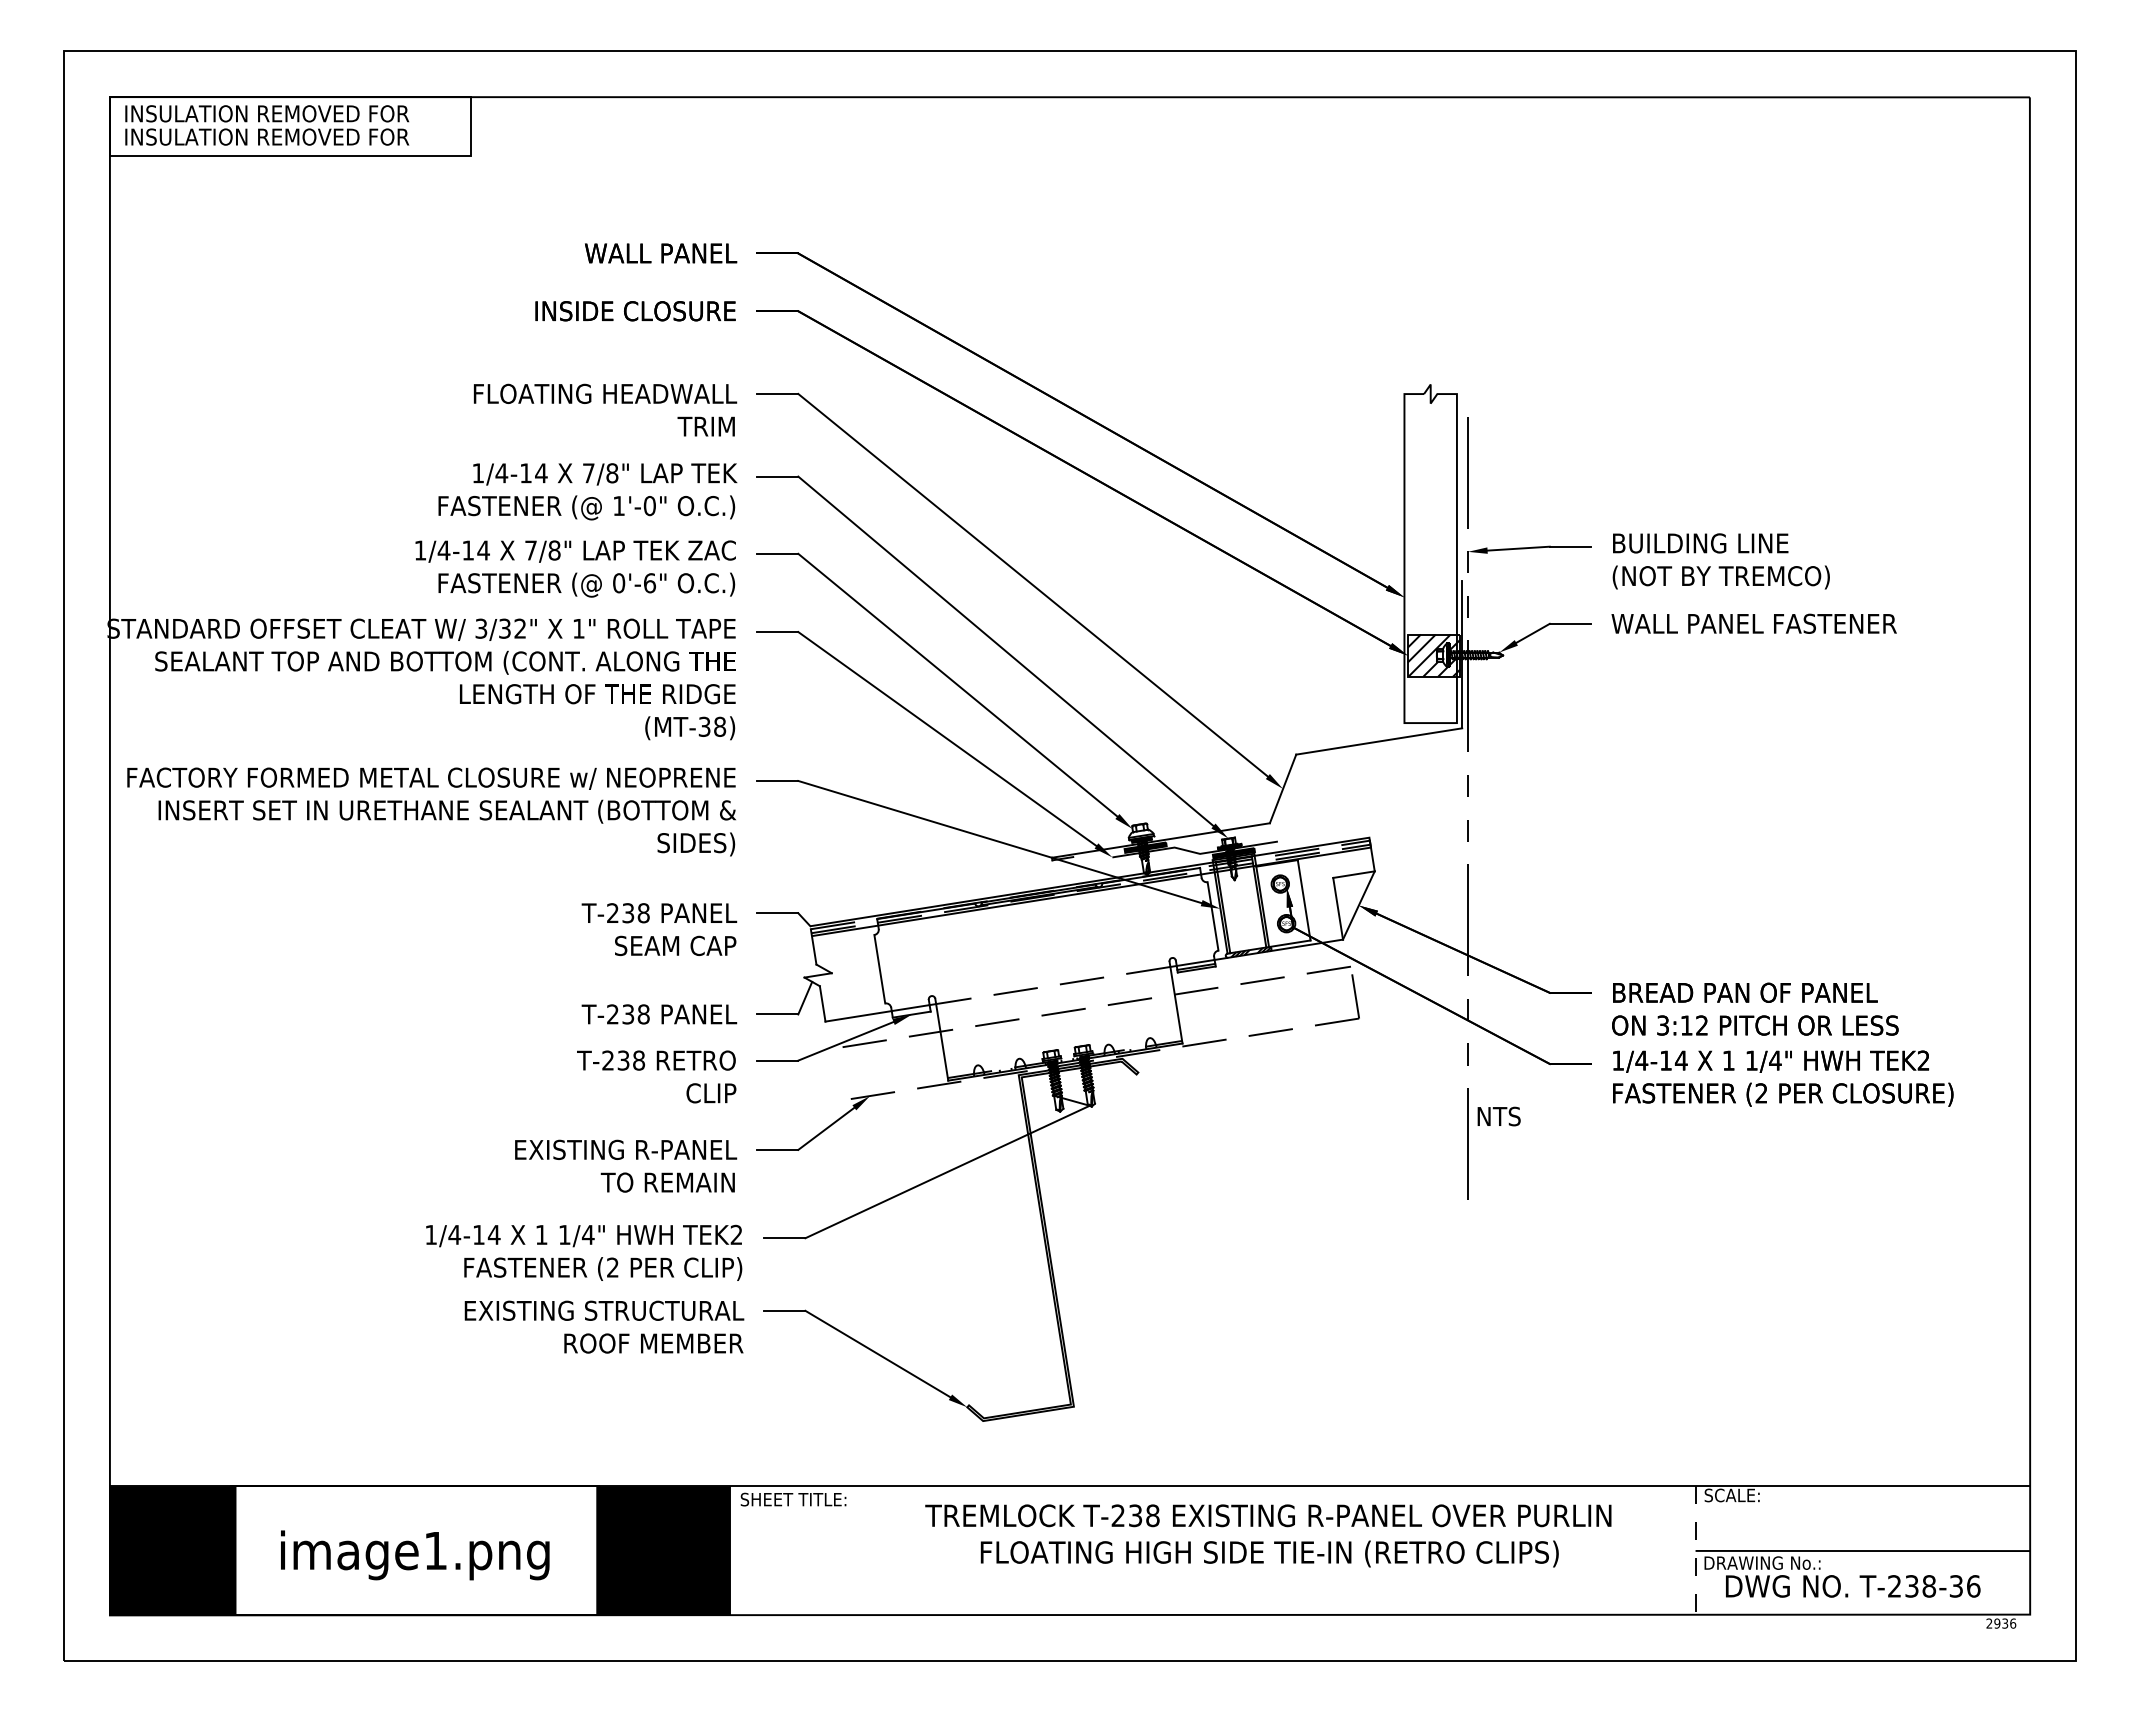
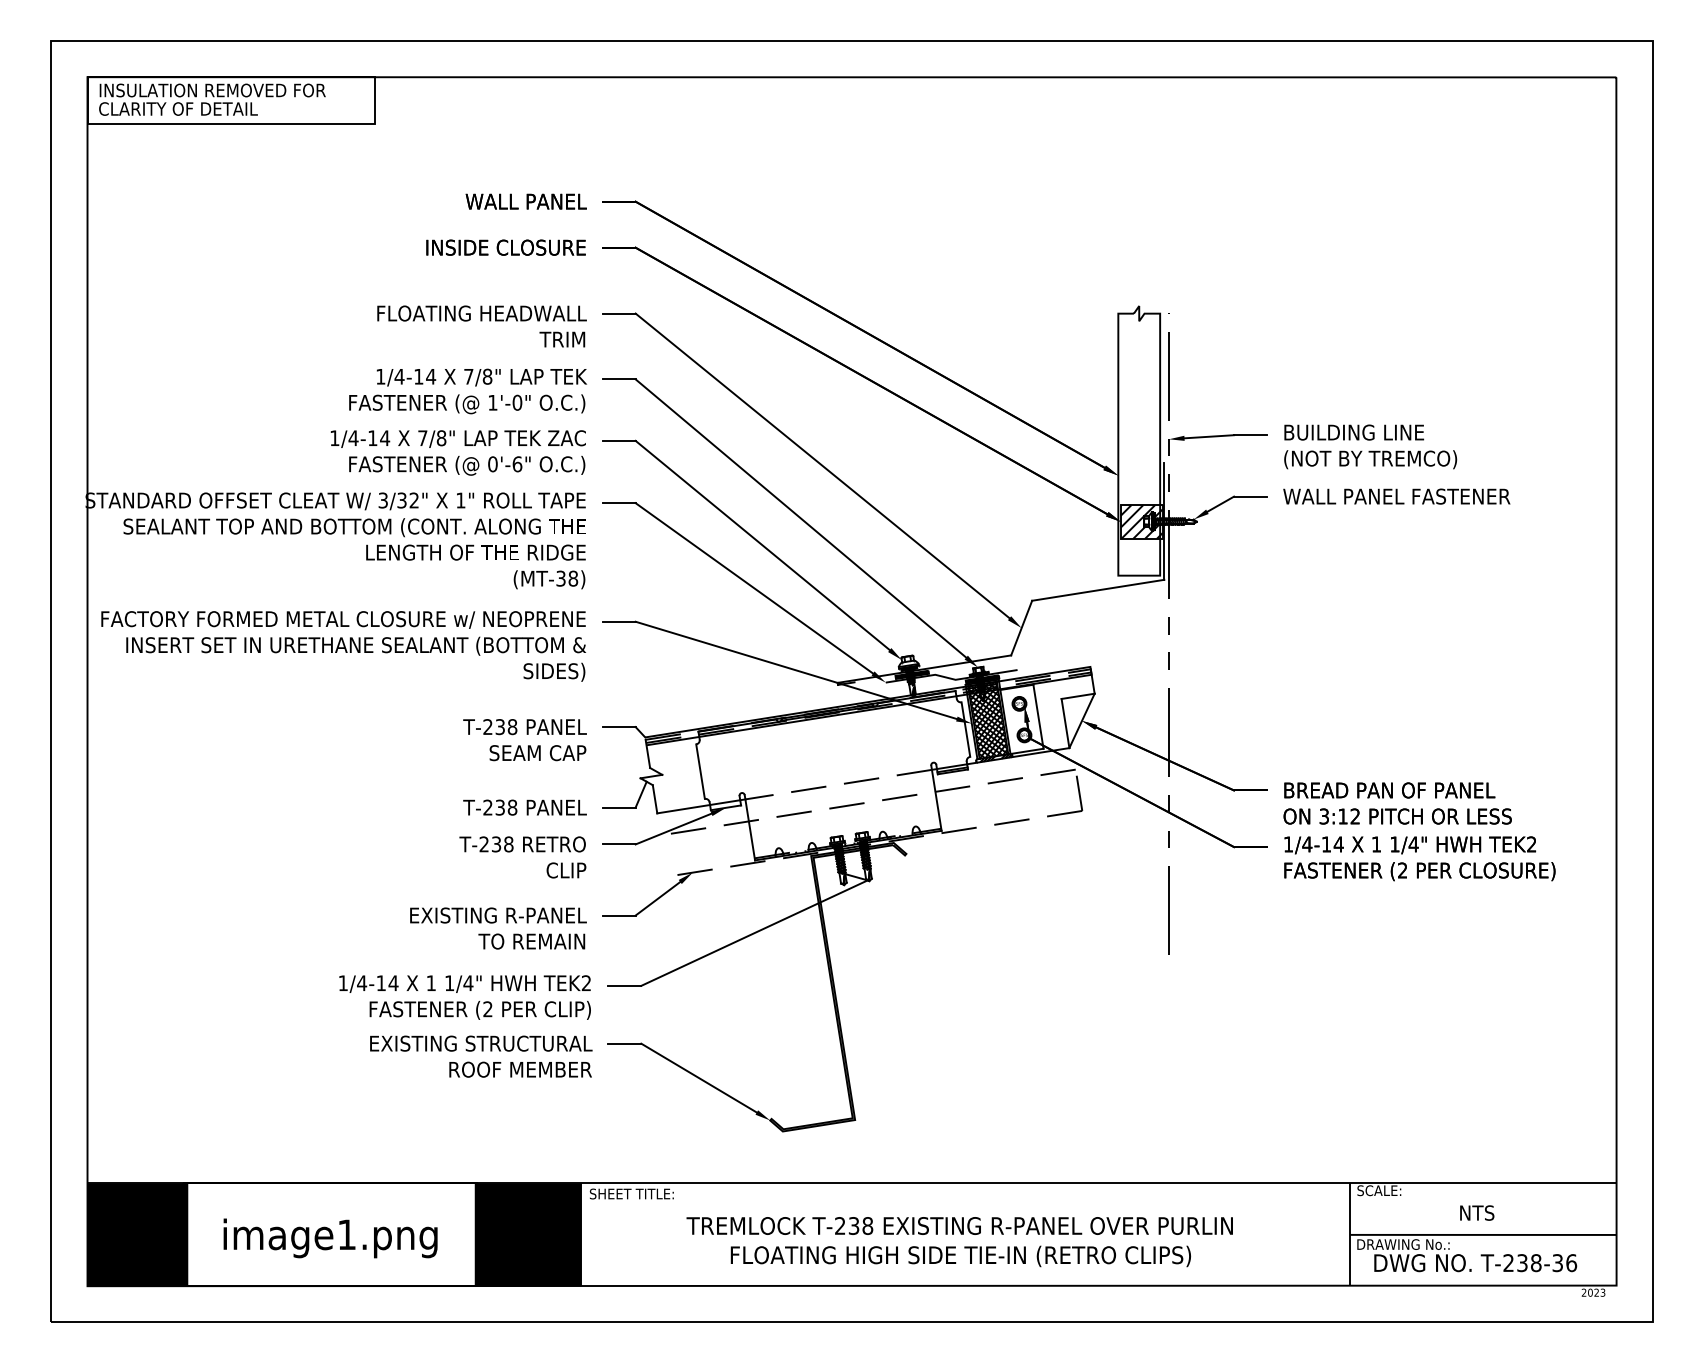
text: (266, 136) -> (212, 108), INSULATION REMOVED FOR -> CLARITY OF DETAIL
hatch: (1241, 904) -> (988, 720), added
text: (1498, 1116) -> (1476, 1213), moved
text: (1268, 1535) -> (959, 1241), moved
line: (1695, 1550) -> (1350, 1234), dashed -> solid
text: (2005, 1623) -> (1596, 1292), 2936 -> 2023

